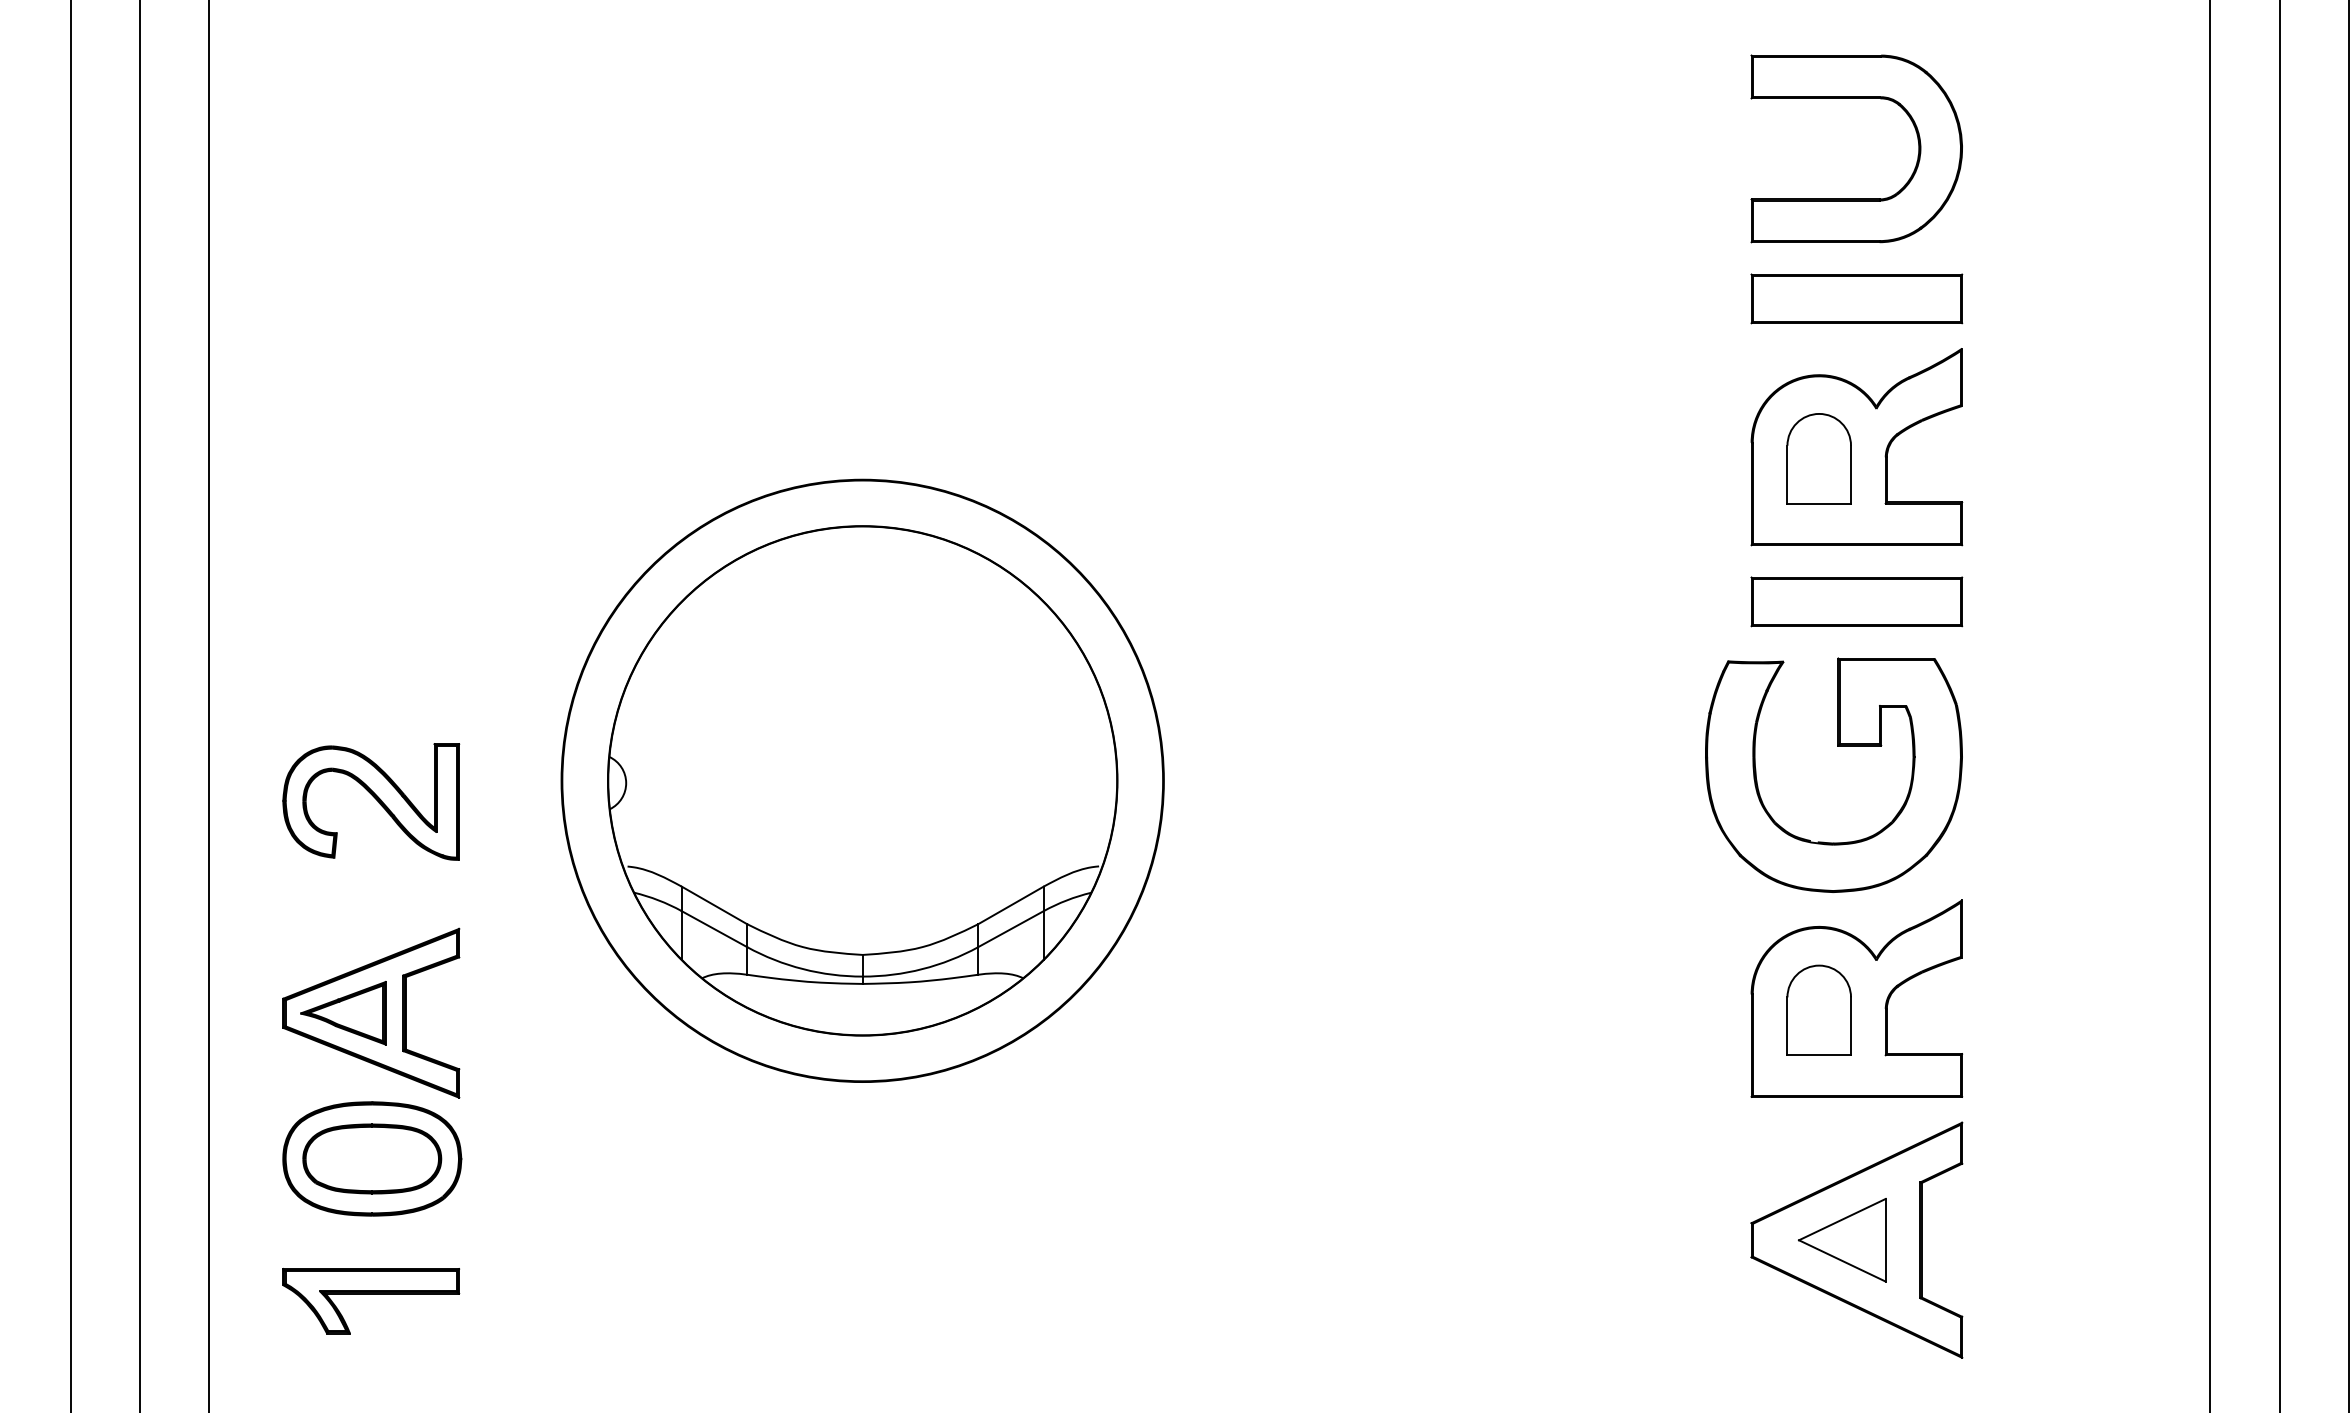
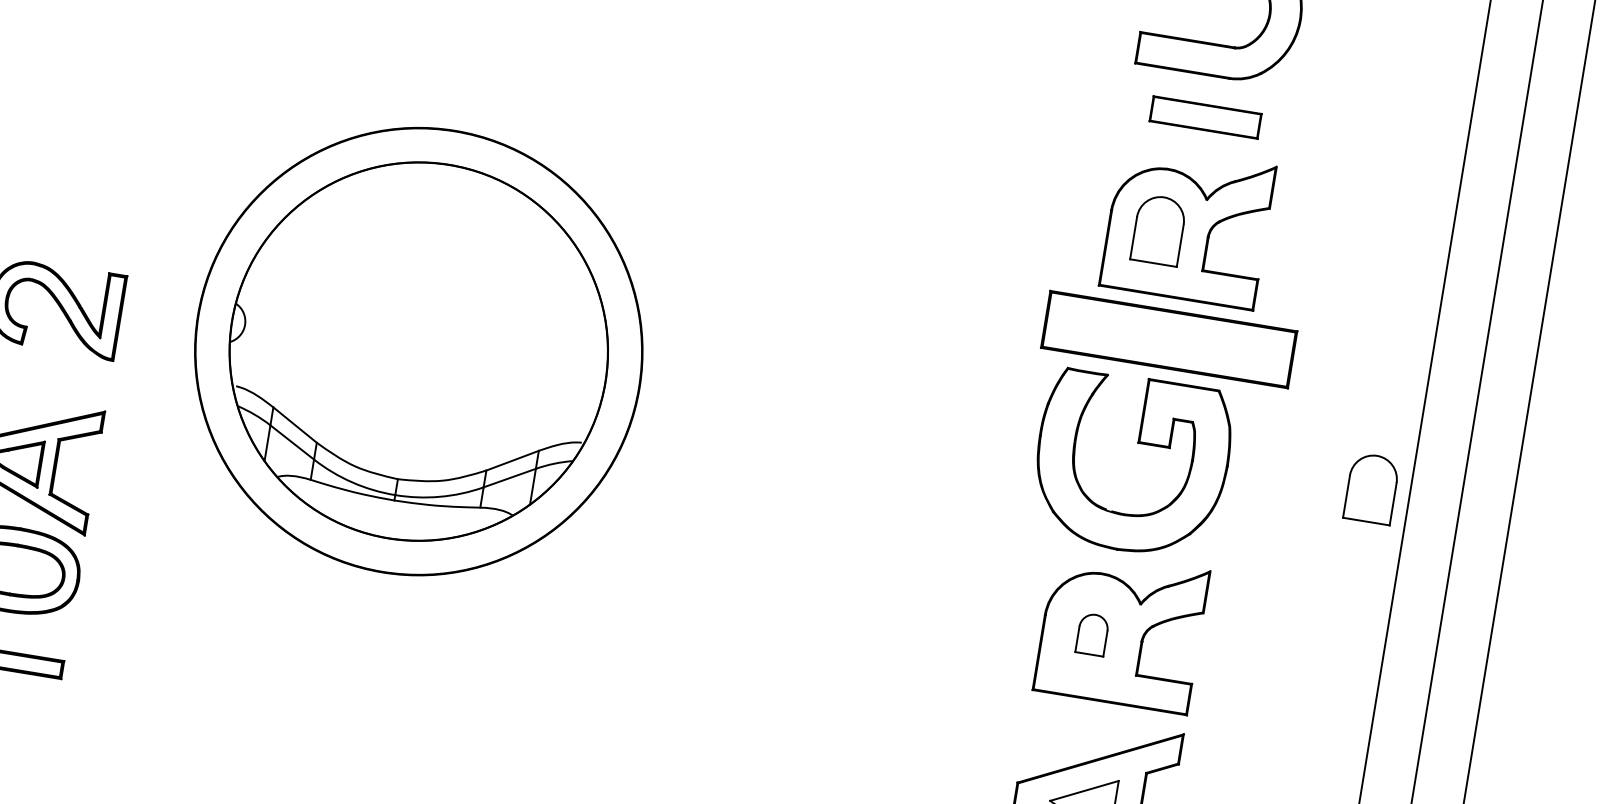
part: (1856, 298) -> (1205, 117), size x0.7
part: (1856, 601) -> (1169, 339), size x1.6
part: (2157, 755) -> (1371, 488), added
part: (1818, 1009) -> (1092, 634), size x0.6

